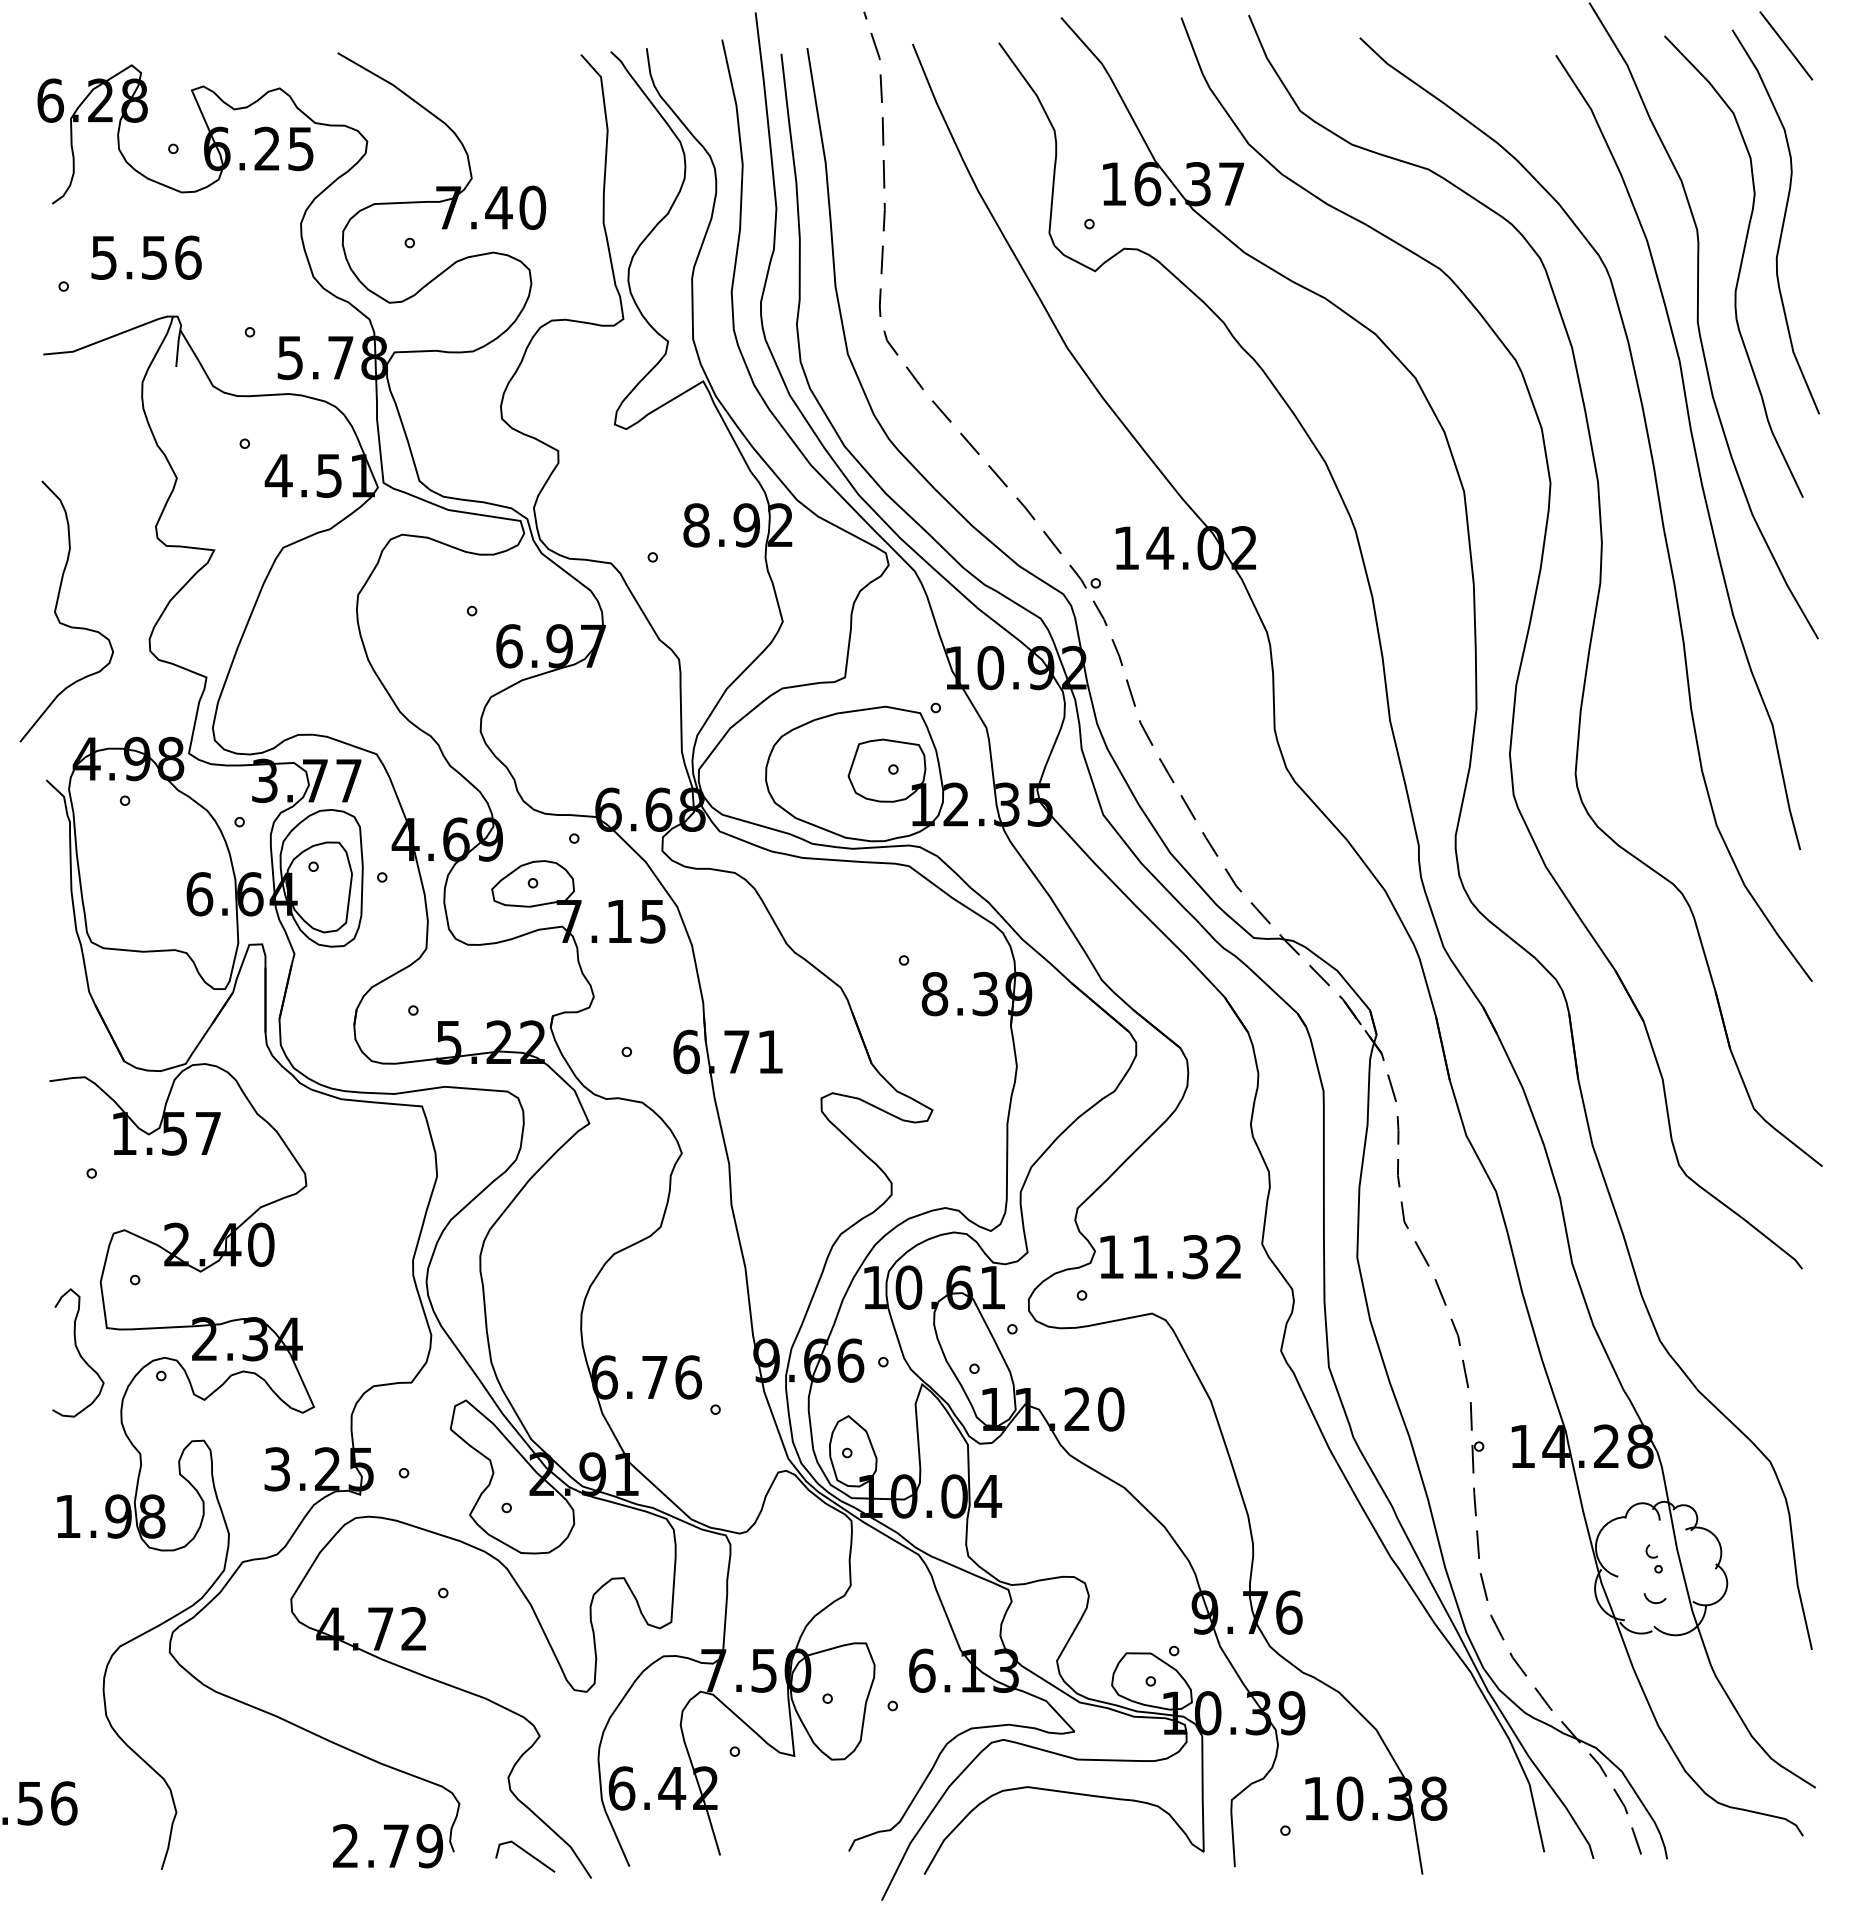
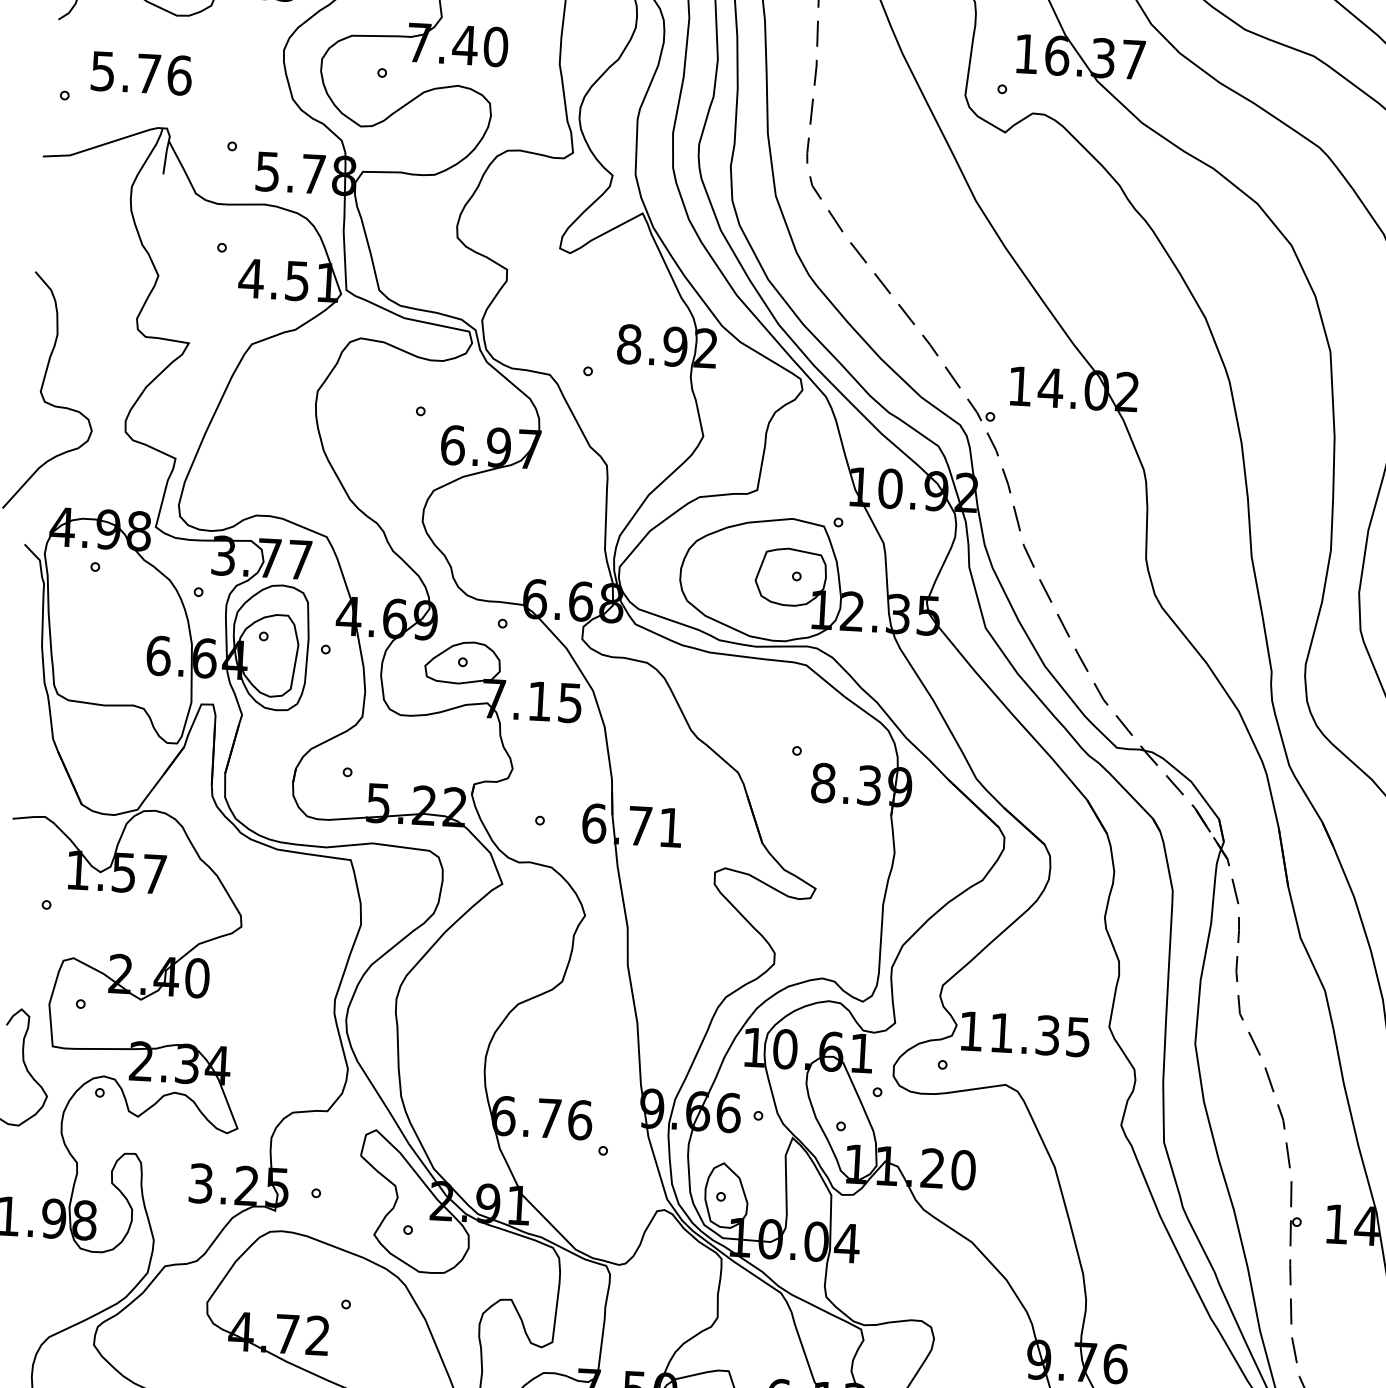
text: (154, 257) -> (148, 73), 5.56 -> 5.76
text: (1228, 1256) -> (1078, 1036), 11.32 -> 11.35

